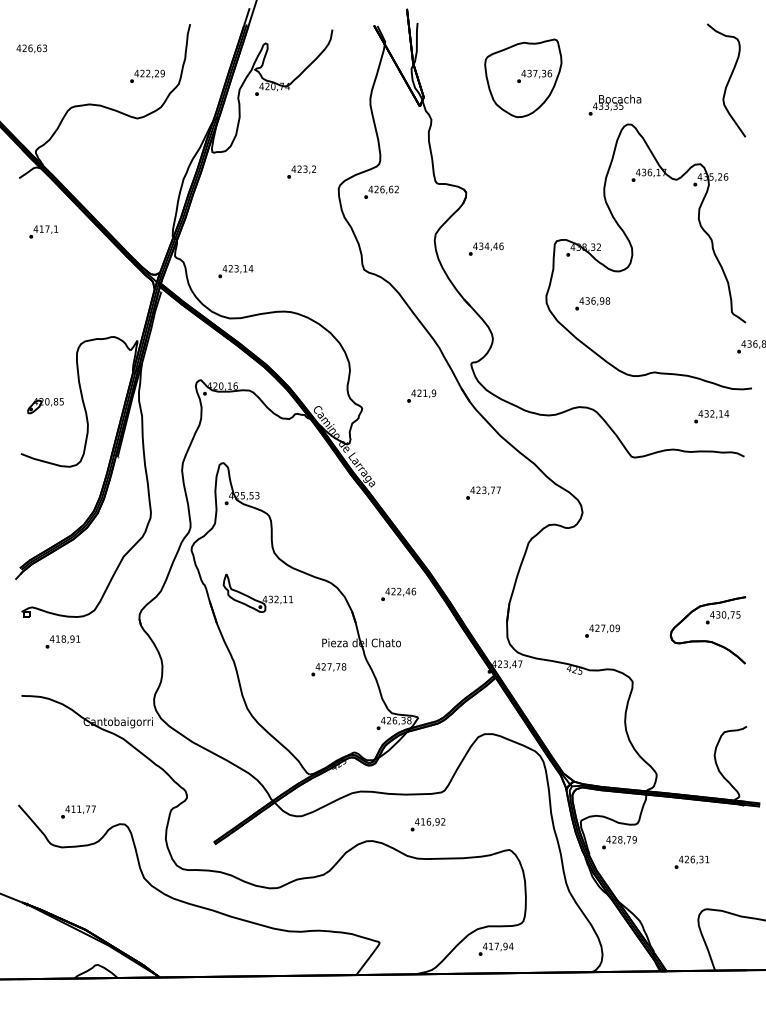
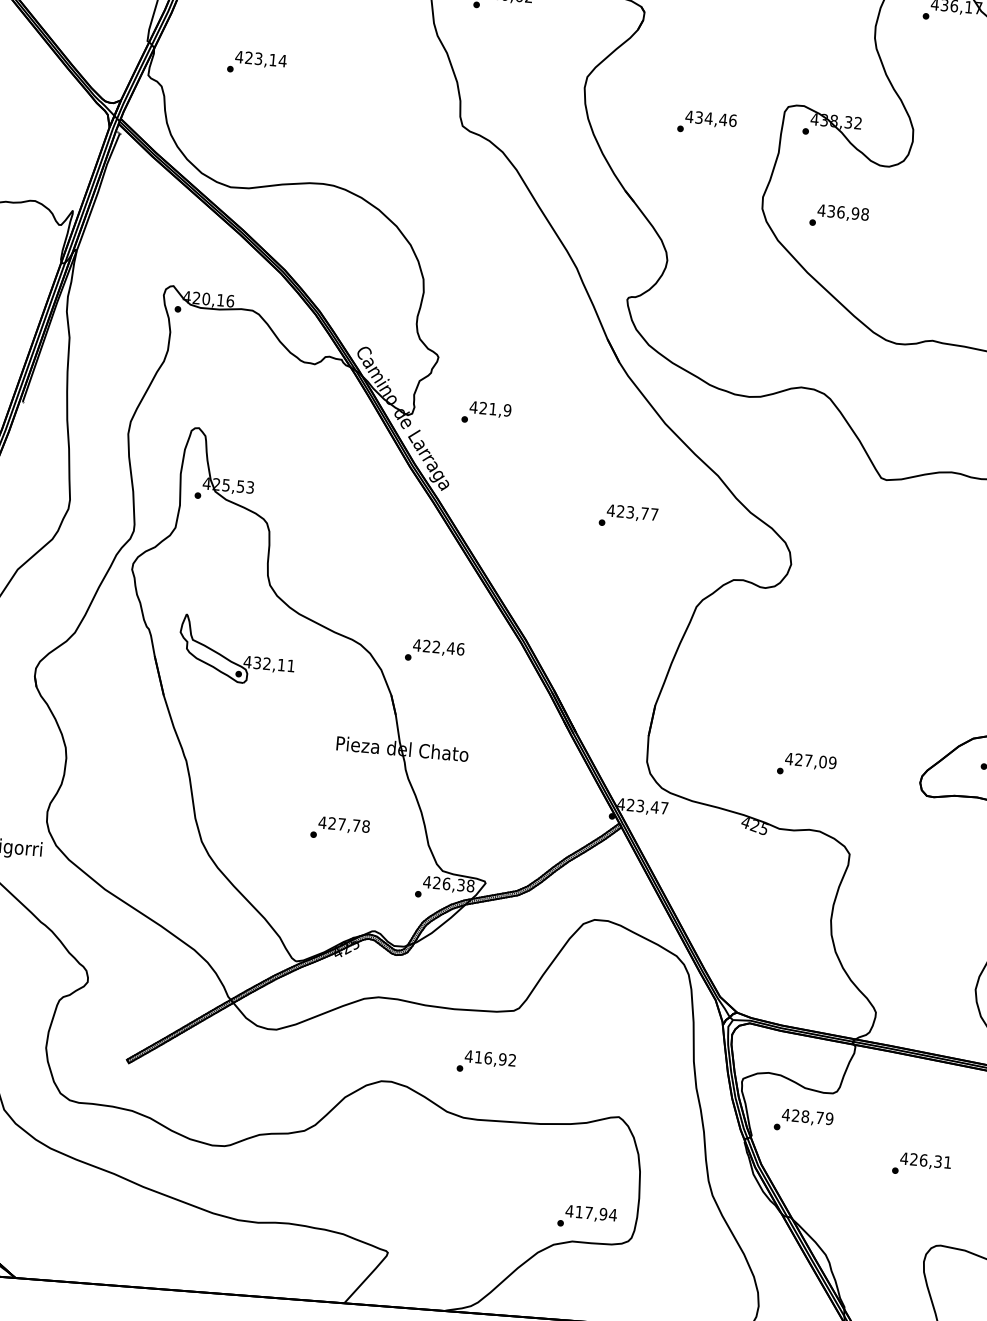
text: (486, 248) -> (707, 122), moved
text: (235, 271) -> (256, 63), moved
text: (421, 395) -> (486, 412), moved
text: (398, 593) -> (434, 650), moved
text: (328, 669) -> (339, 828), moved
text: (495, 948) -> (586, 1216), moved

